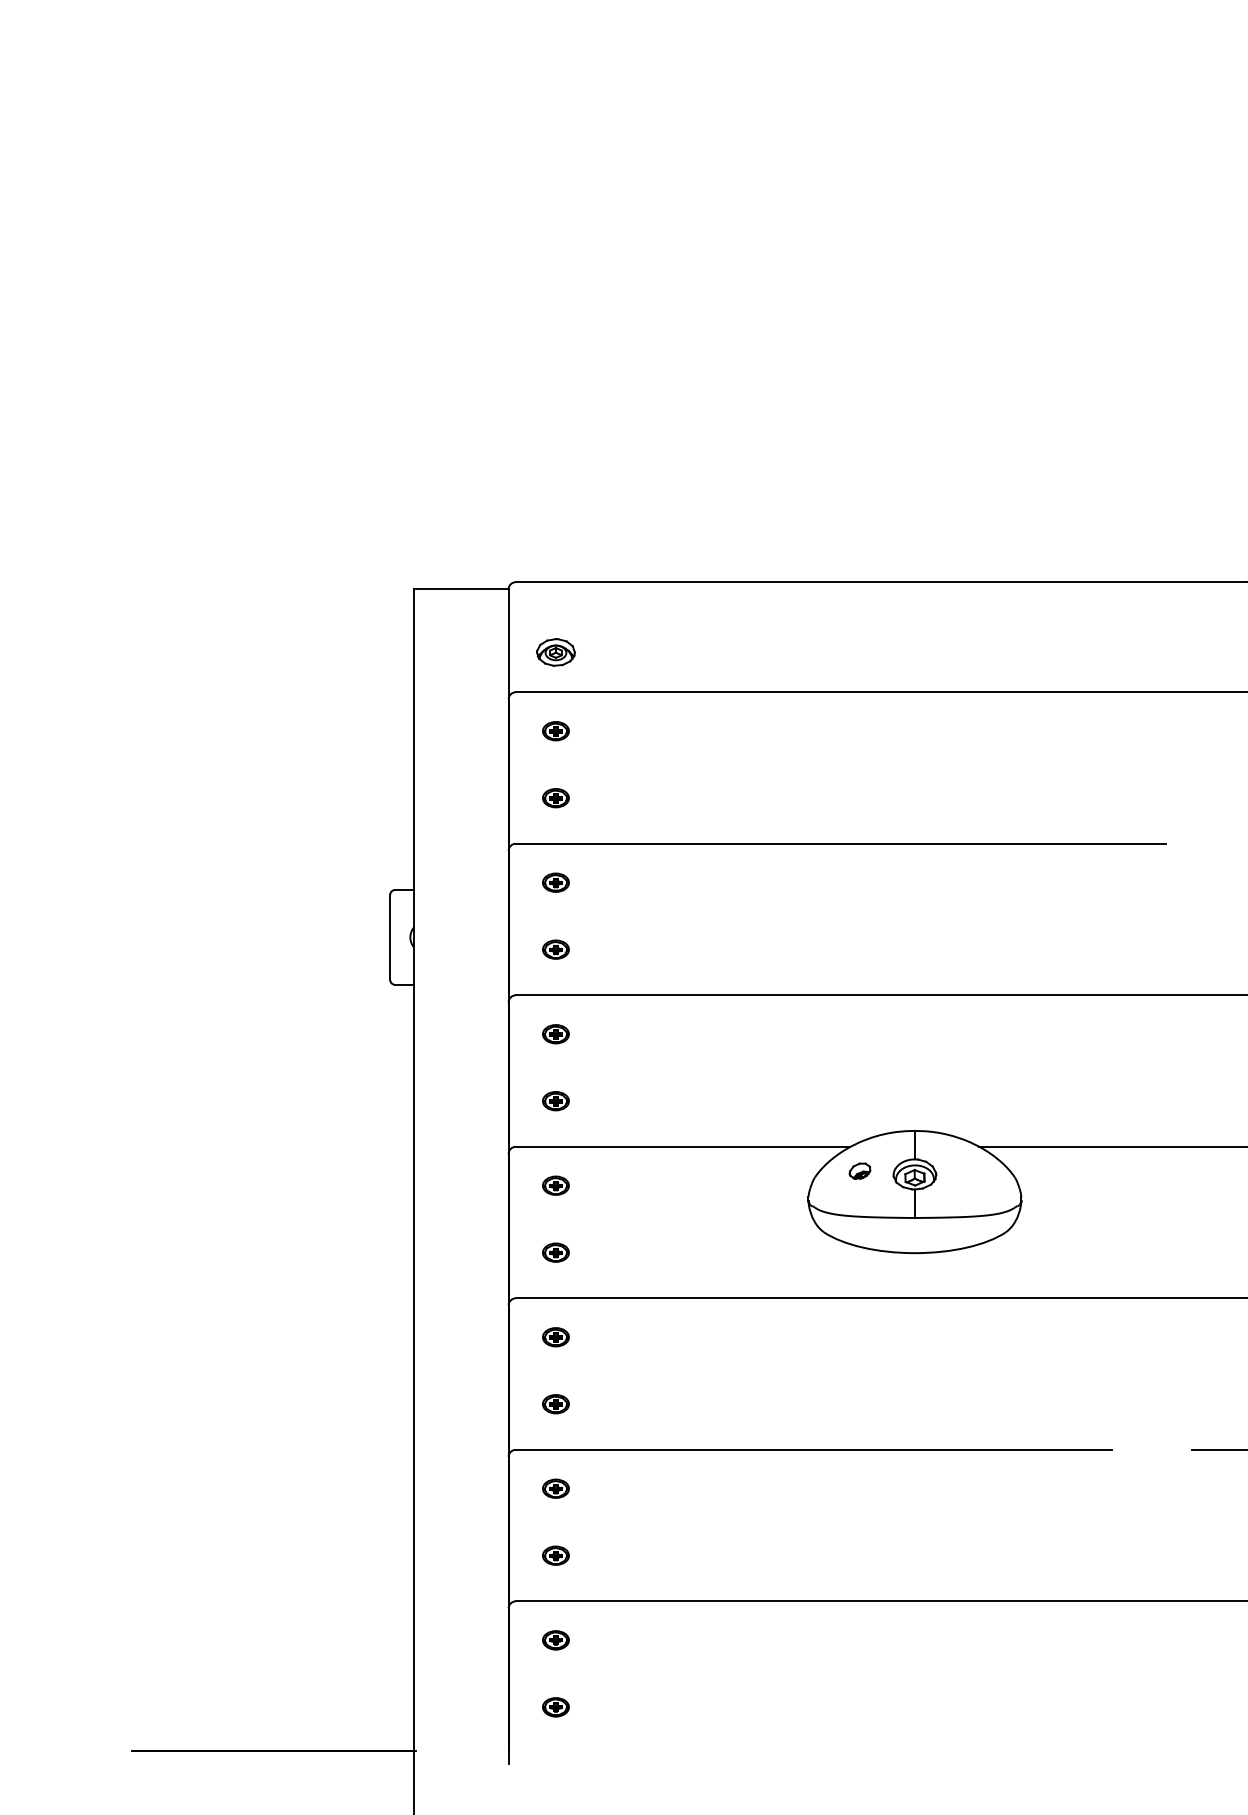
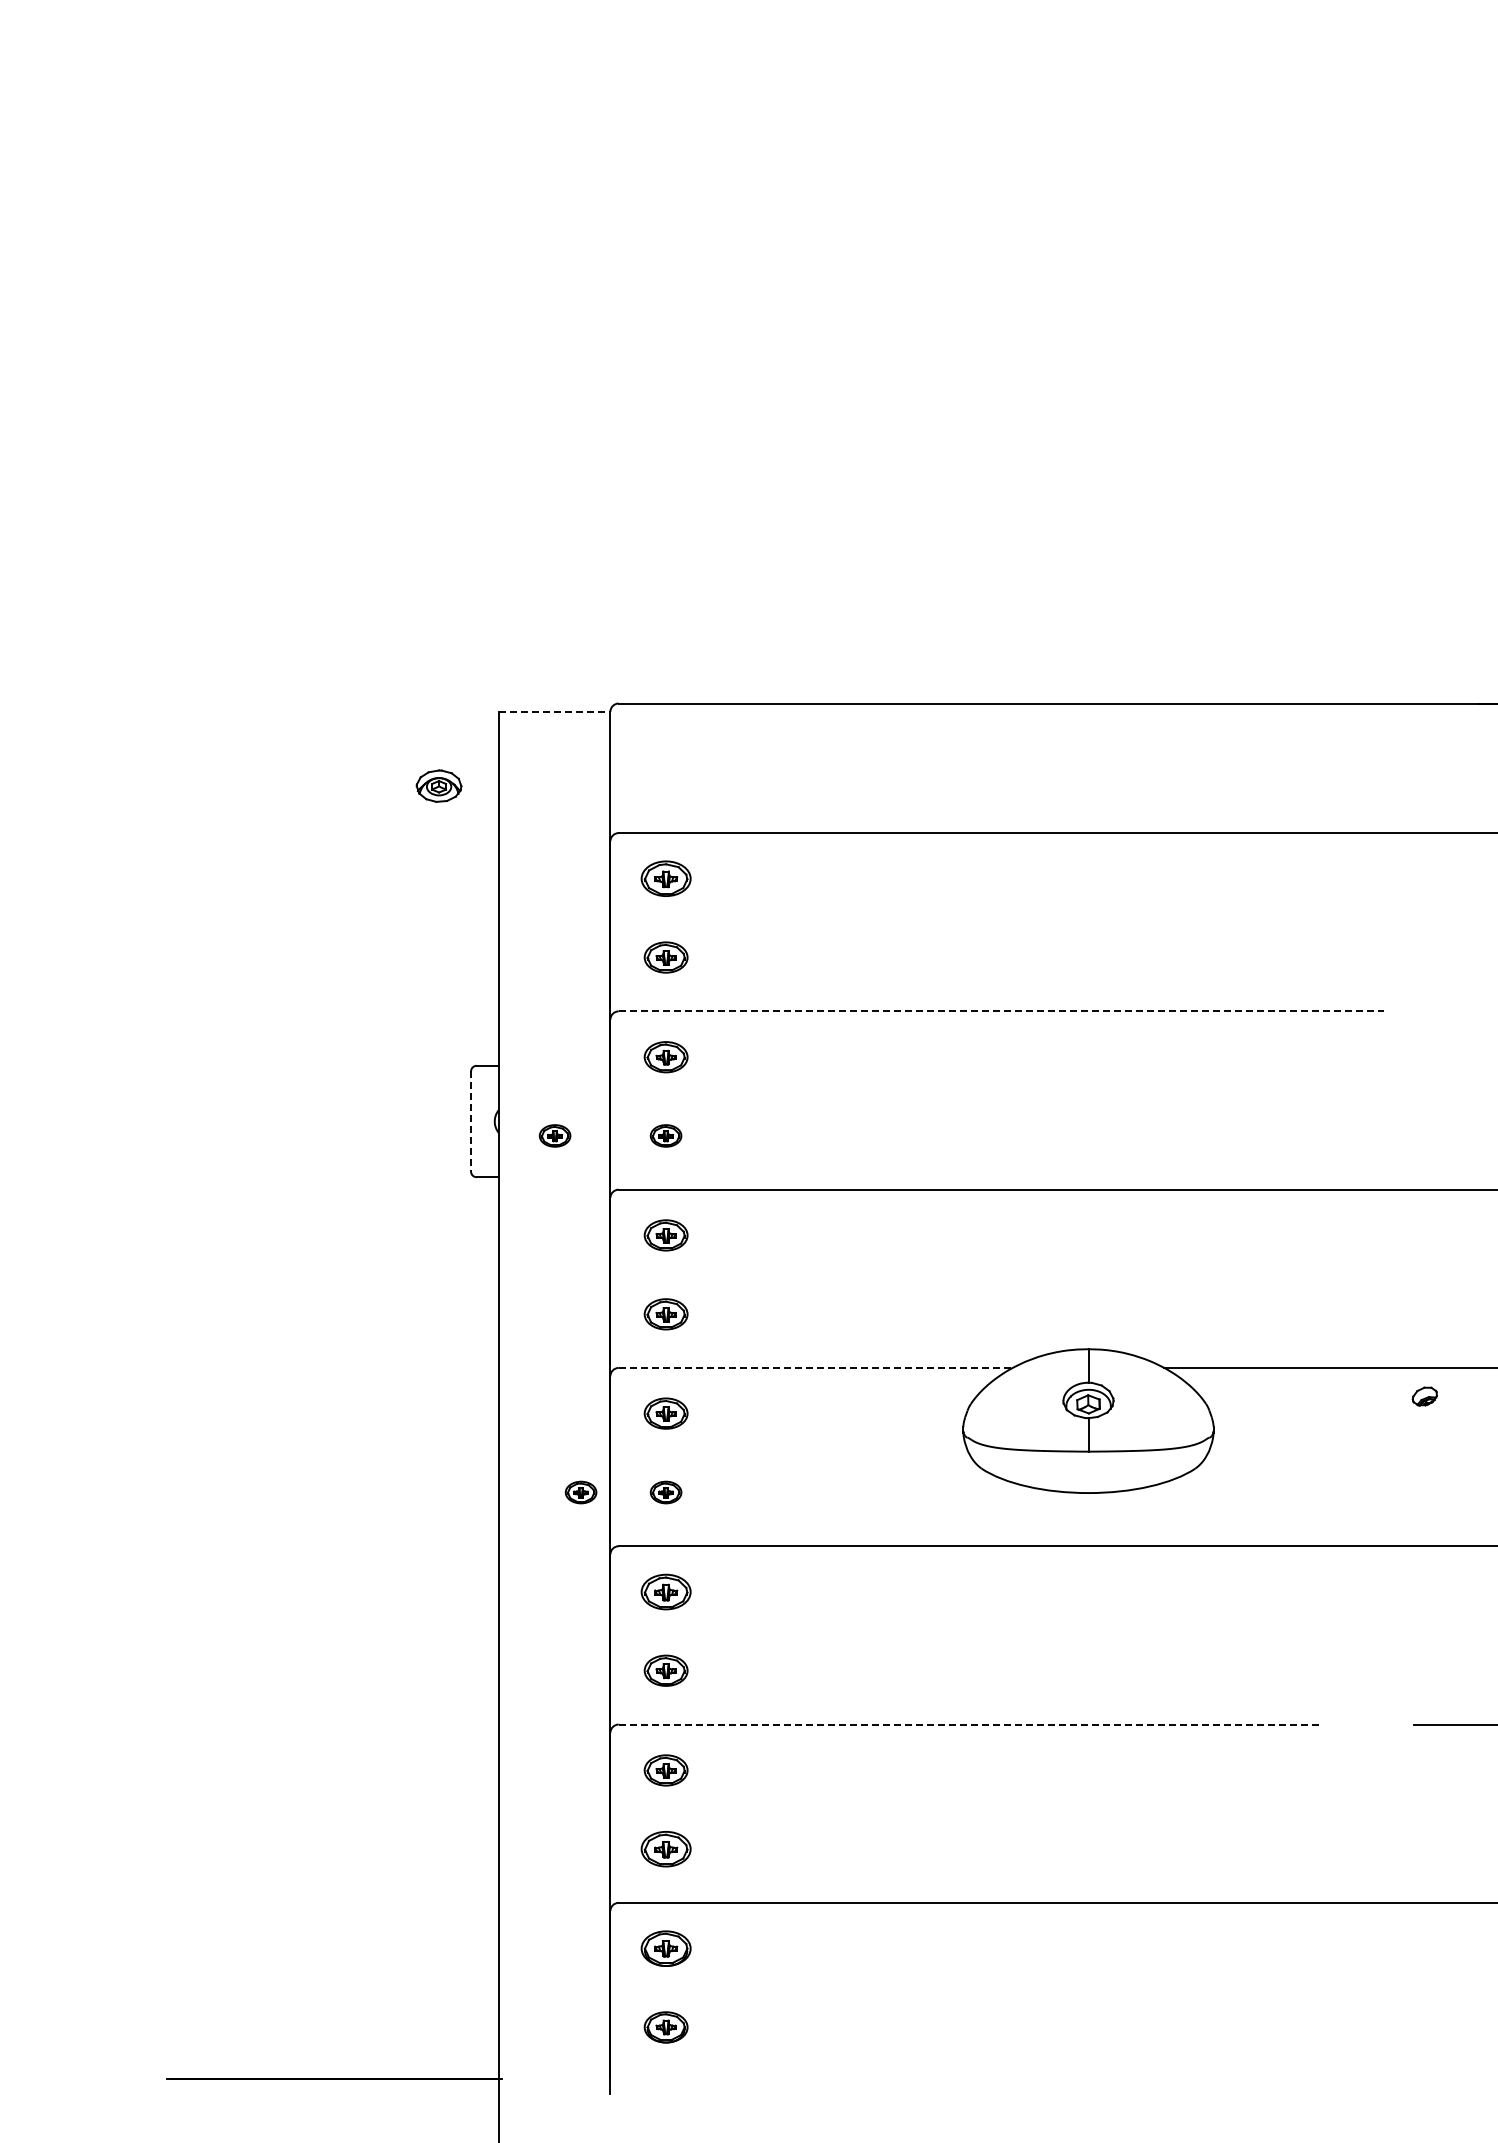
line: (461, 588) -> (554, 711), solid -> dashed
part: (555, 651) -> (438, 785), moved
part: (555, 730) -> (665, 878), size x1.6
part: (555, 798) -> (665, 957), size x1.4
line: (840, 843) -> (1001, 1011), solid -> dashed
part: (555, 882) -> (665, 1056), size x1.4
line: (390, 938) -> (471, 1122), solid -> dashed
part: (461, 949) -> (554, 1135), added
part: (555, 1034) -> (665, 1235), size x1.4
part: (555, 1100) -> (665, 1313), size x1.4
line: (682, 1146) -> (815, 1367), solid -> dashed
part: (859, 1171) -> (1424, 1396), moved
part: (555, 1185) -> (665, 1413), size x1.4
part: (483, 1252) -> (580, 1492), added
part: (555, 1336) -> (665, 1591), size x1.6
part: (555, 1403) -> (665, 1670), size x1.4
line: (813, 1449) -> (969, 1724), solid -> dashed
part: (555, 1488) -> (665, 1769), size x1.4
part: (555, 1555) -> (665, 1848), size x1.6
part: (555, 1640) -> (665, 1948), size x1.6
part: (555, 1707) -> (665, 2027), size x1.4

